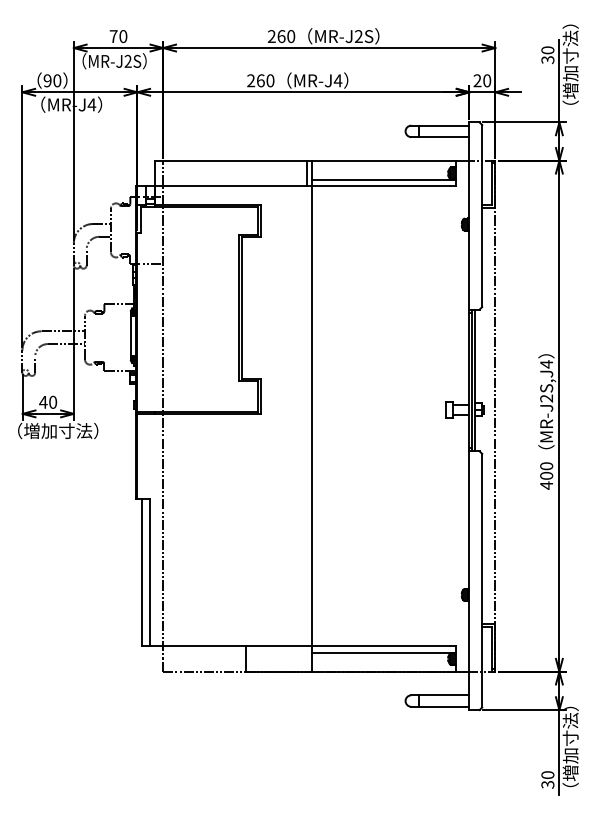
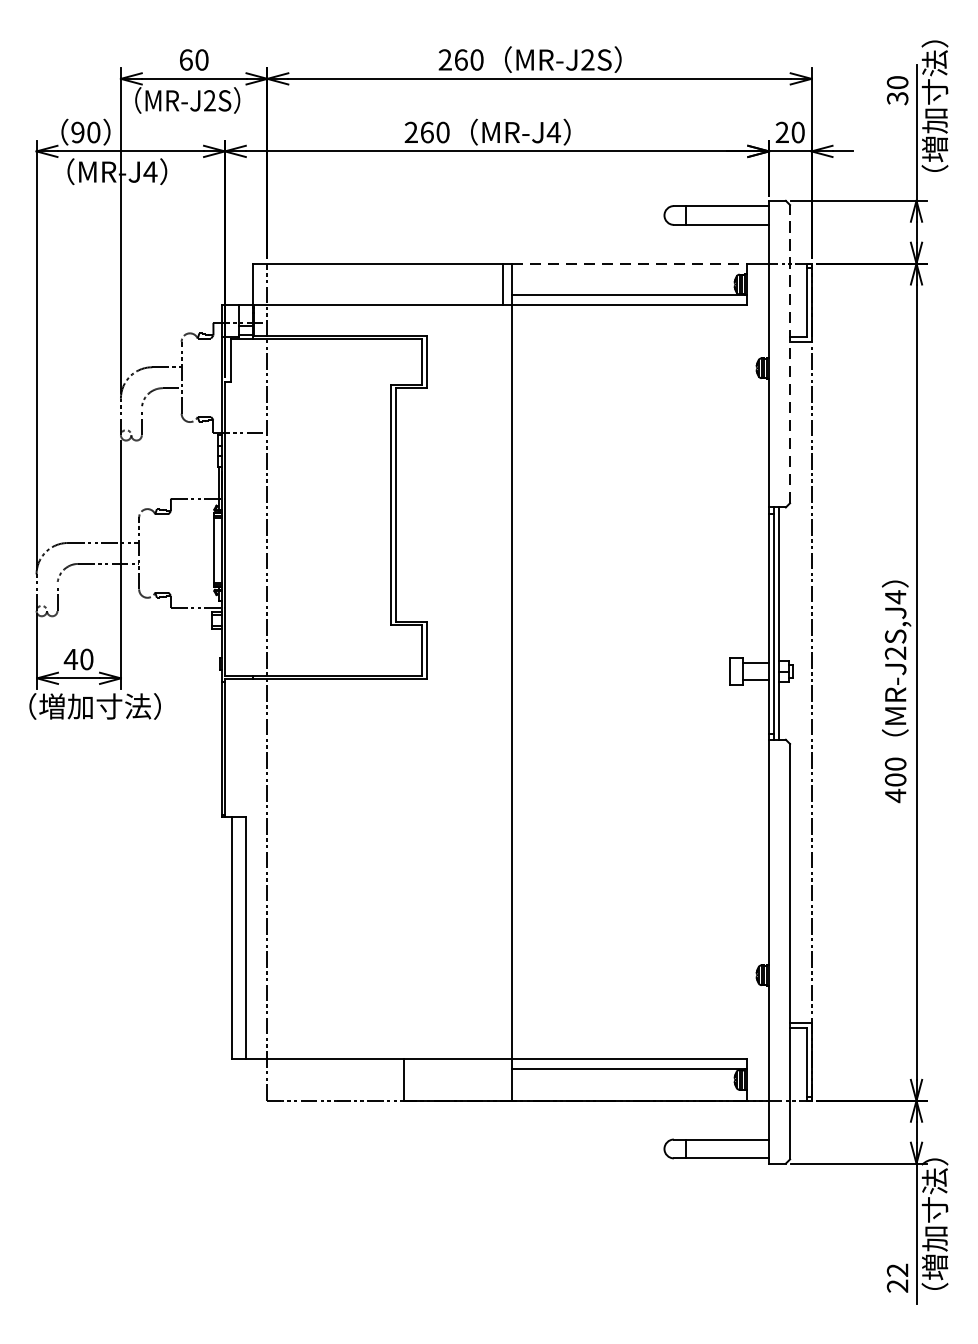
text: (113, 36) -> (185, 59), 70 -> 60
line: (384, 160) -> (629, 263), solid -> dashed
line: (482, 215) -> (790, 353), solid -> dashed
text: (547, 779) -> (897, 1277), 30 -> 22

